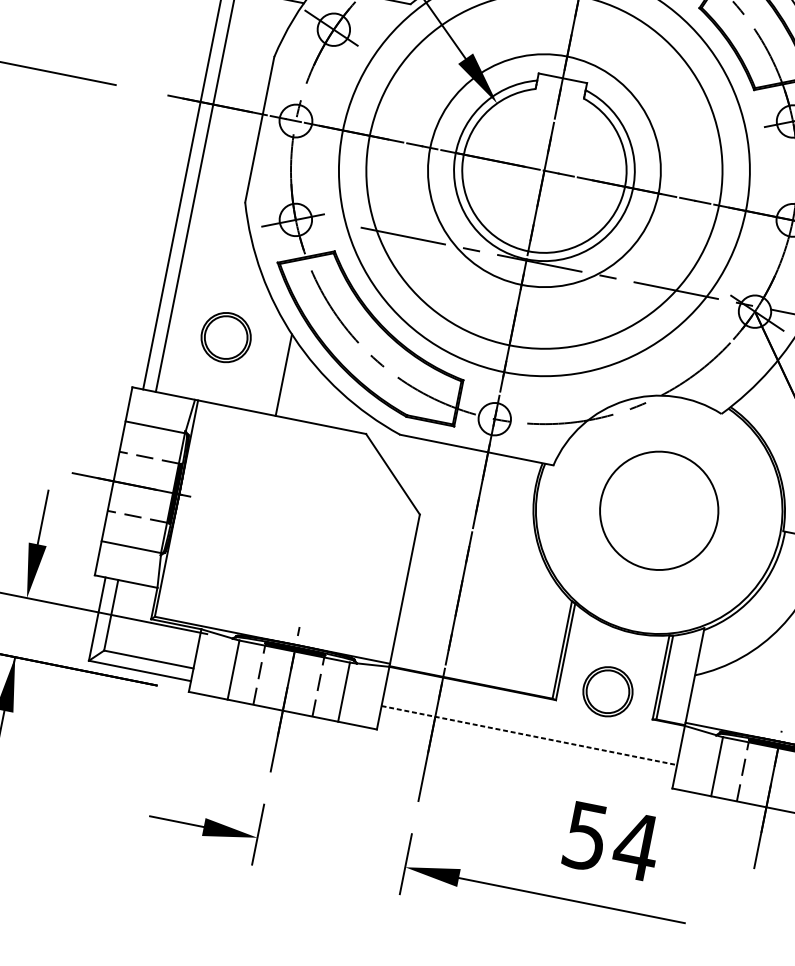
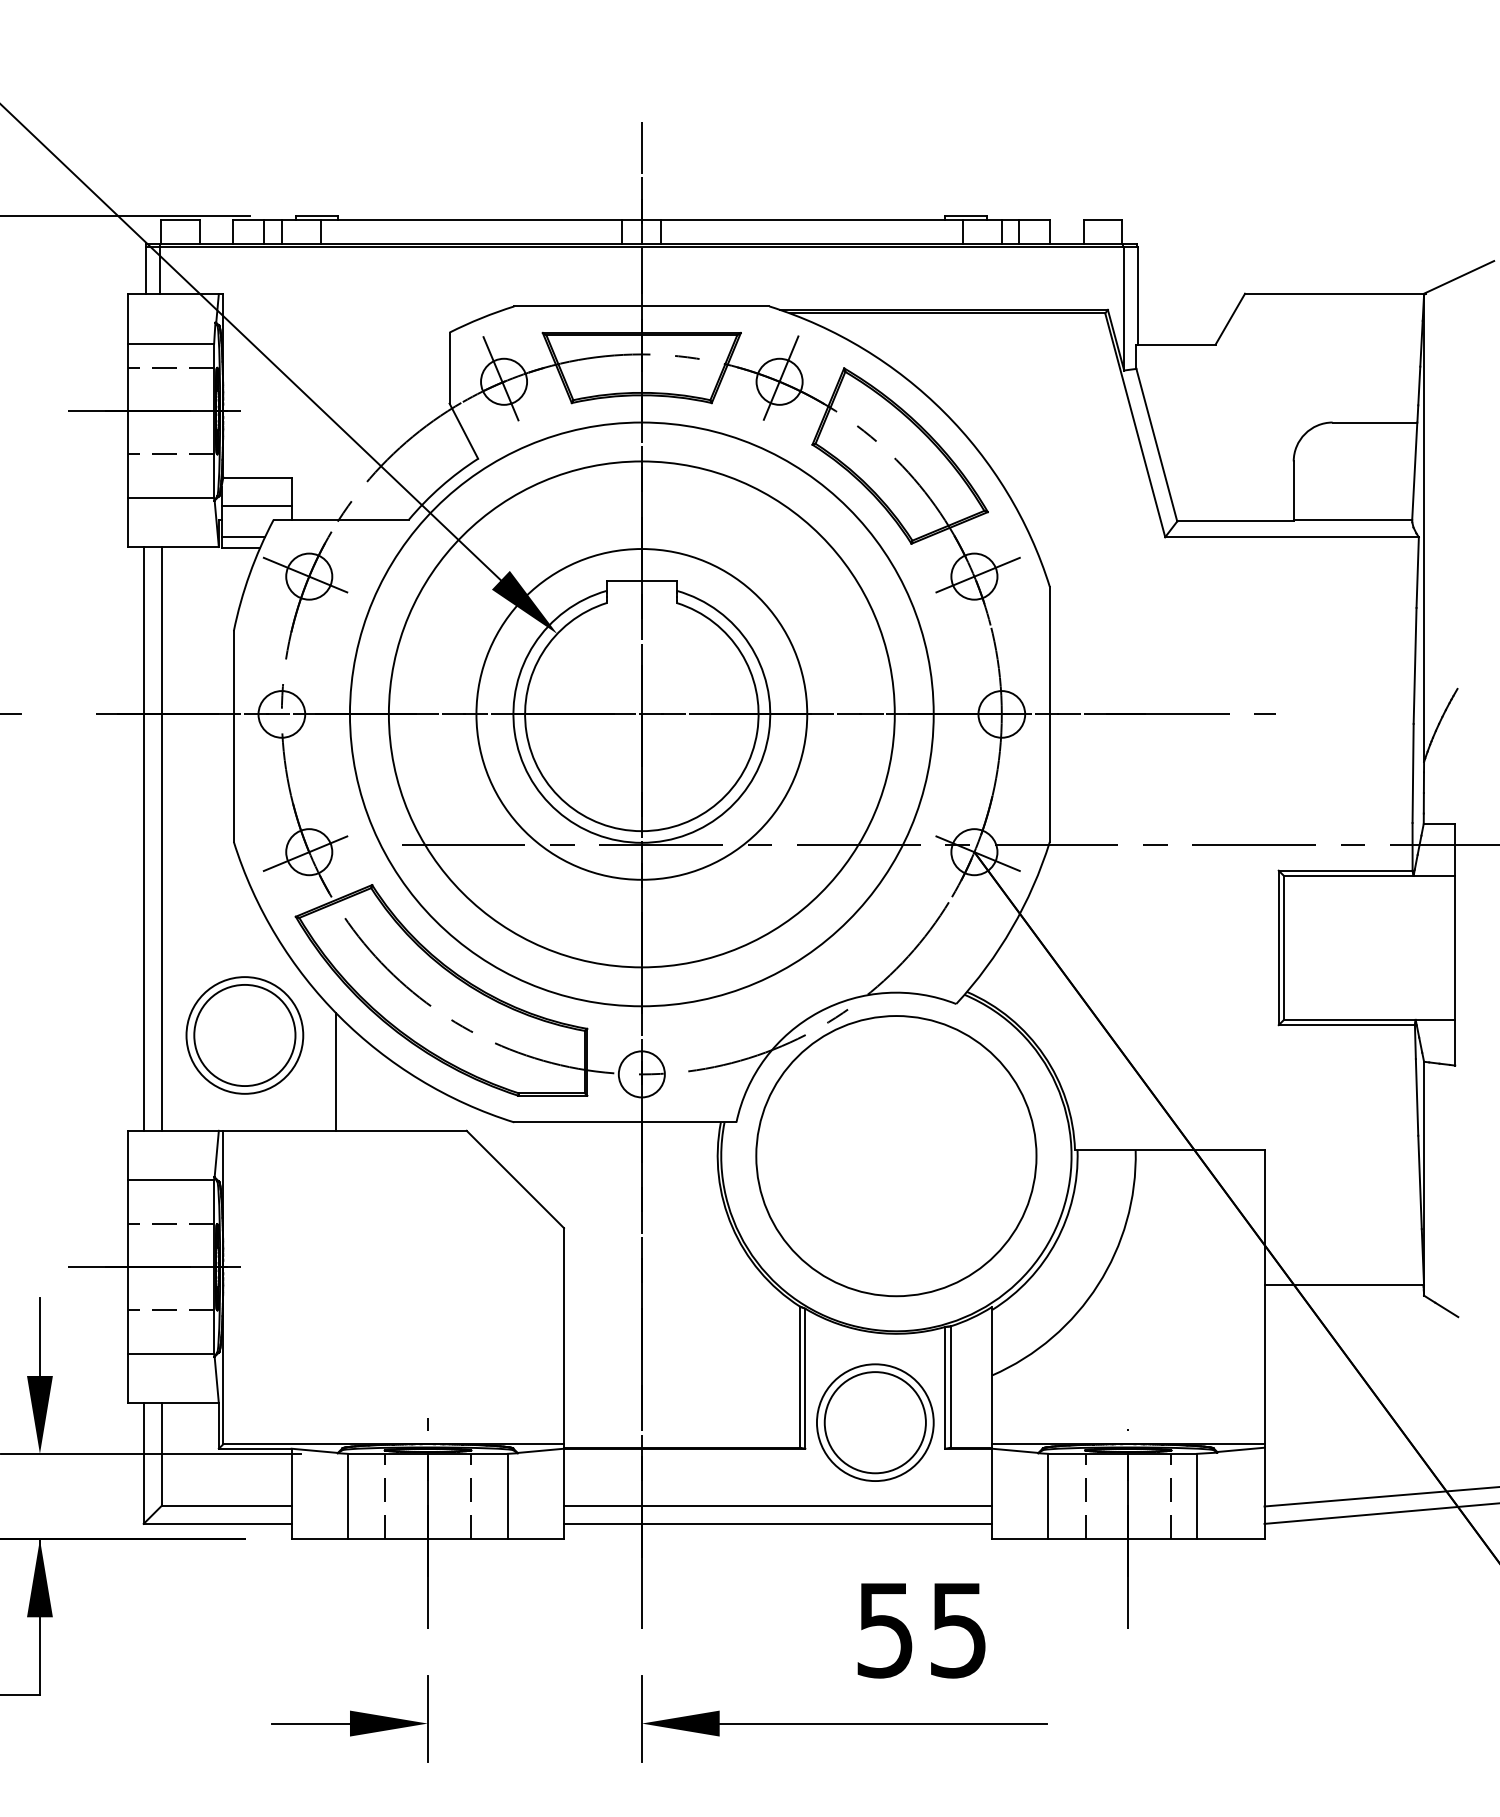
part: (225, 337) -> (244, 1035), size x1.67
circle: (659, 510) -> (896, 1156), size x1.67
part: (608, 691) -> (875, 1422), size x1.67
line: (529, 735) -> (778, 1505), dashed -> solid
line: (527, 748) -> (778, 1523), added
text: (635, 846) -> (957, 1630), 54 -> 55

